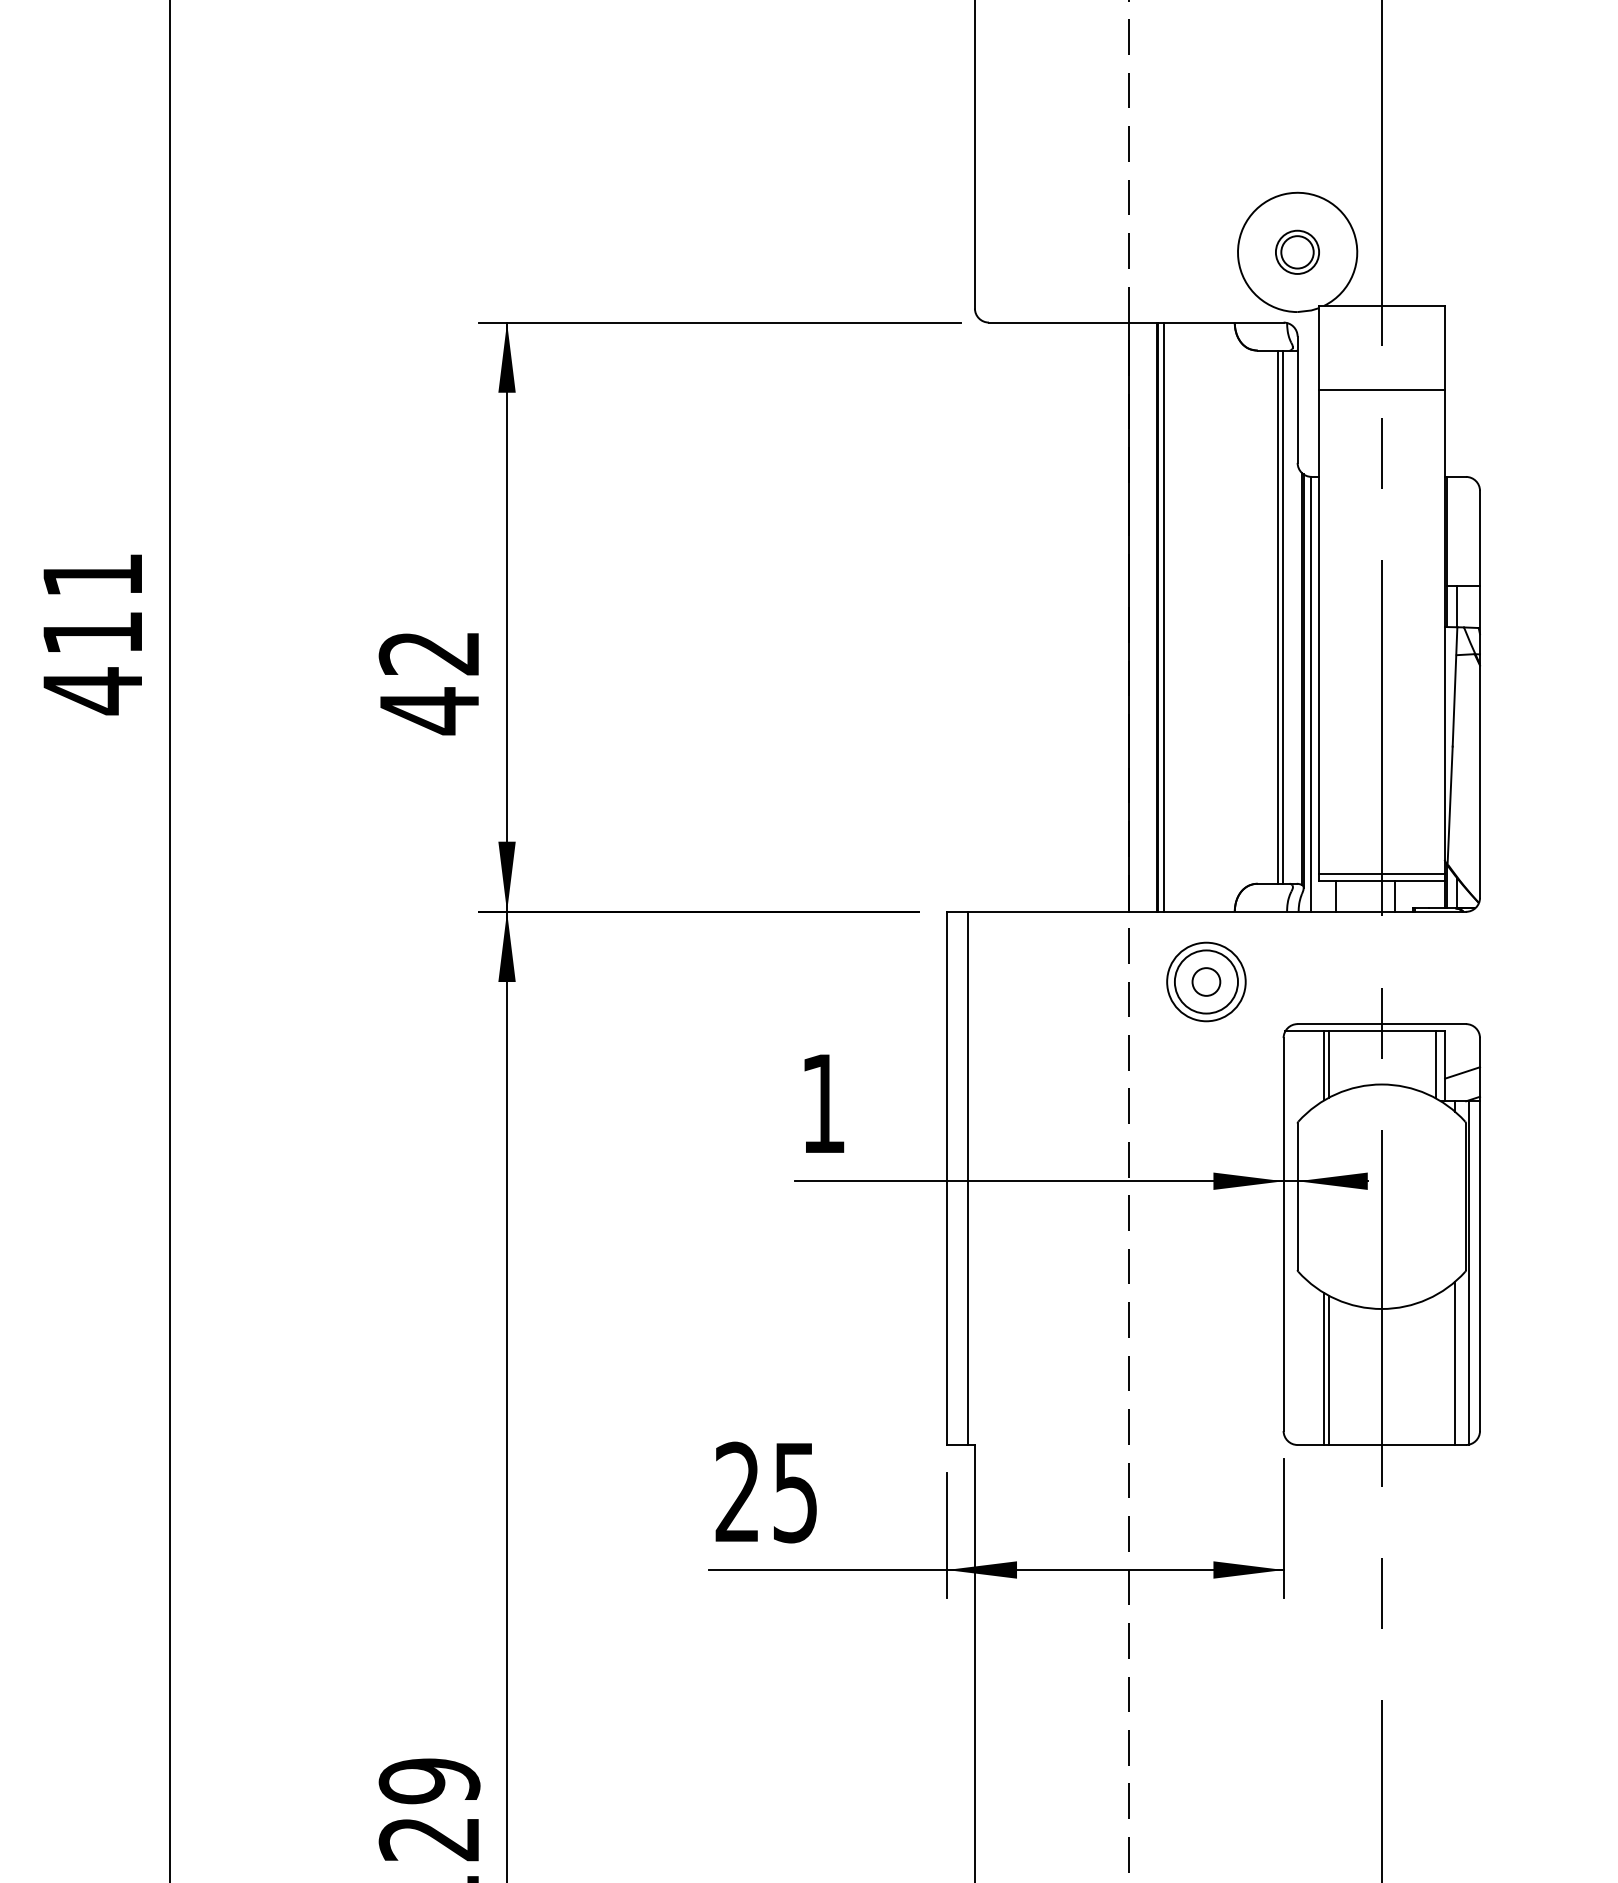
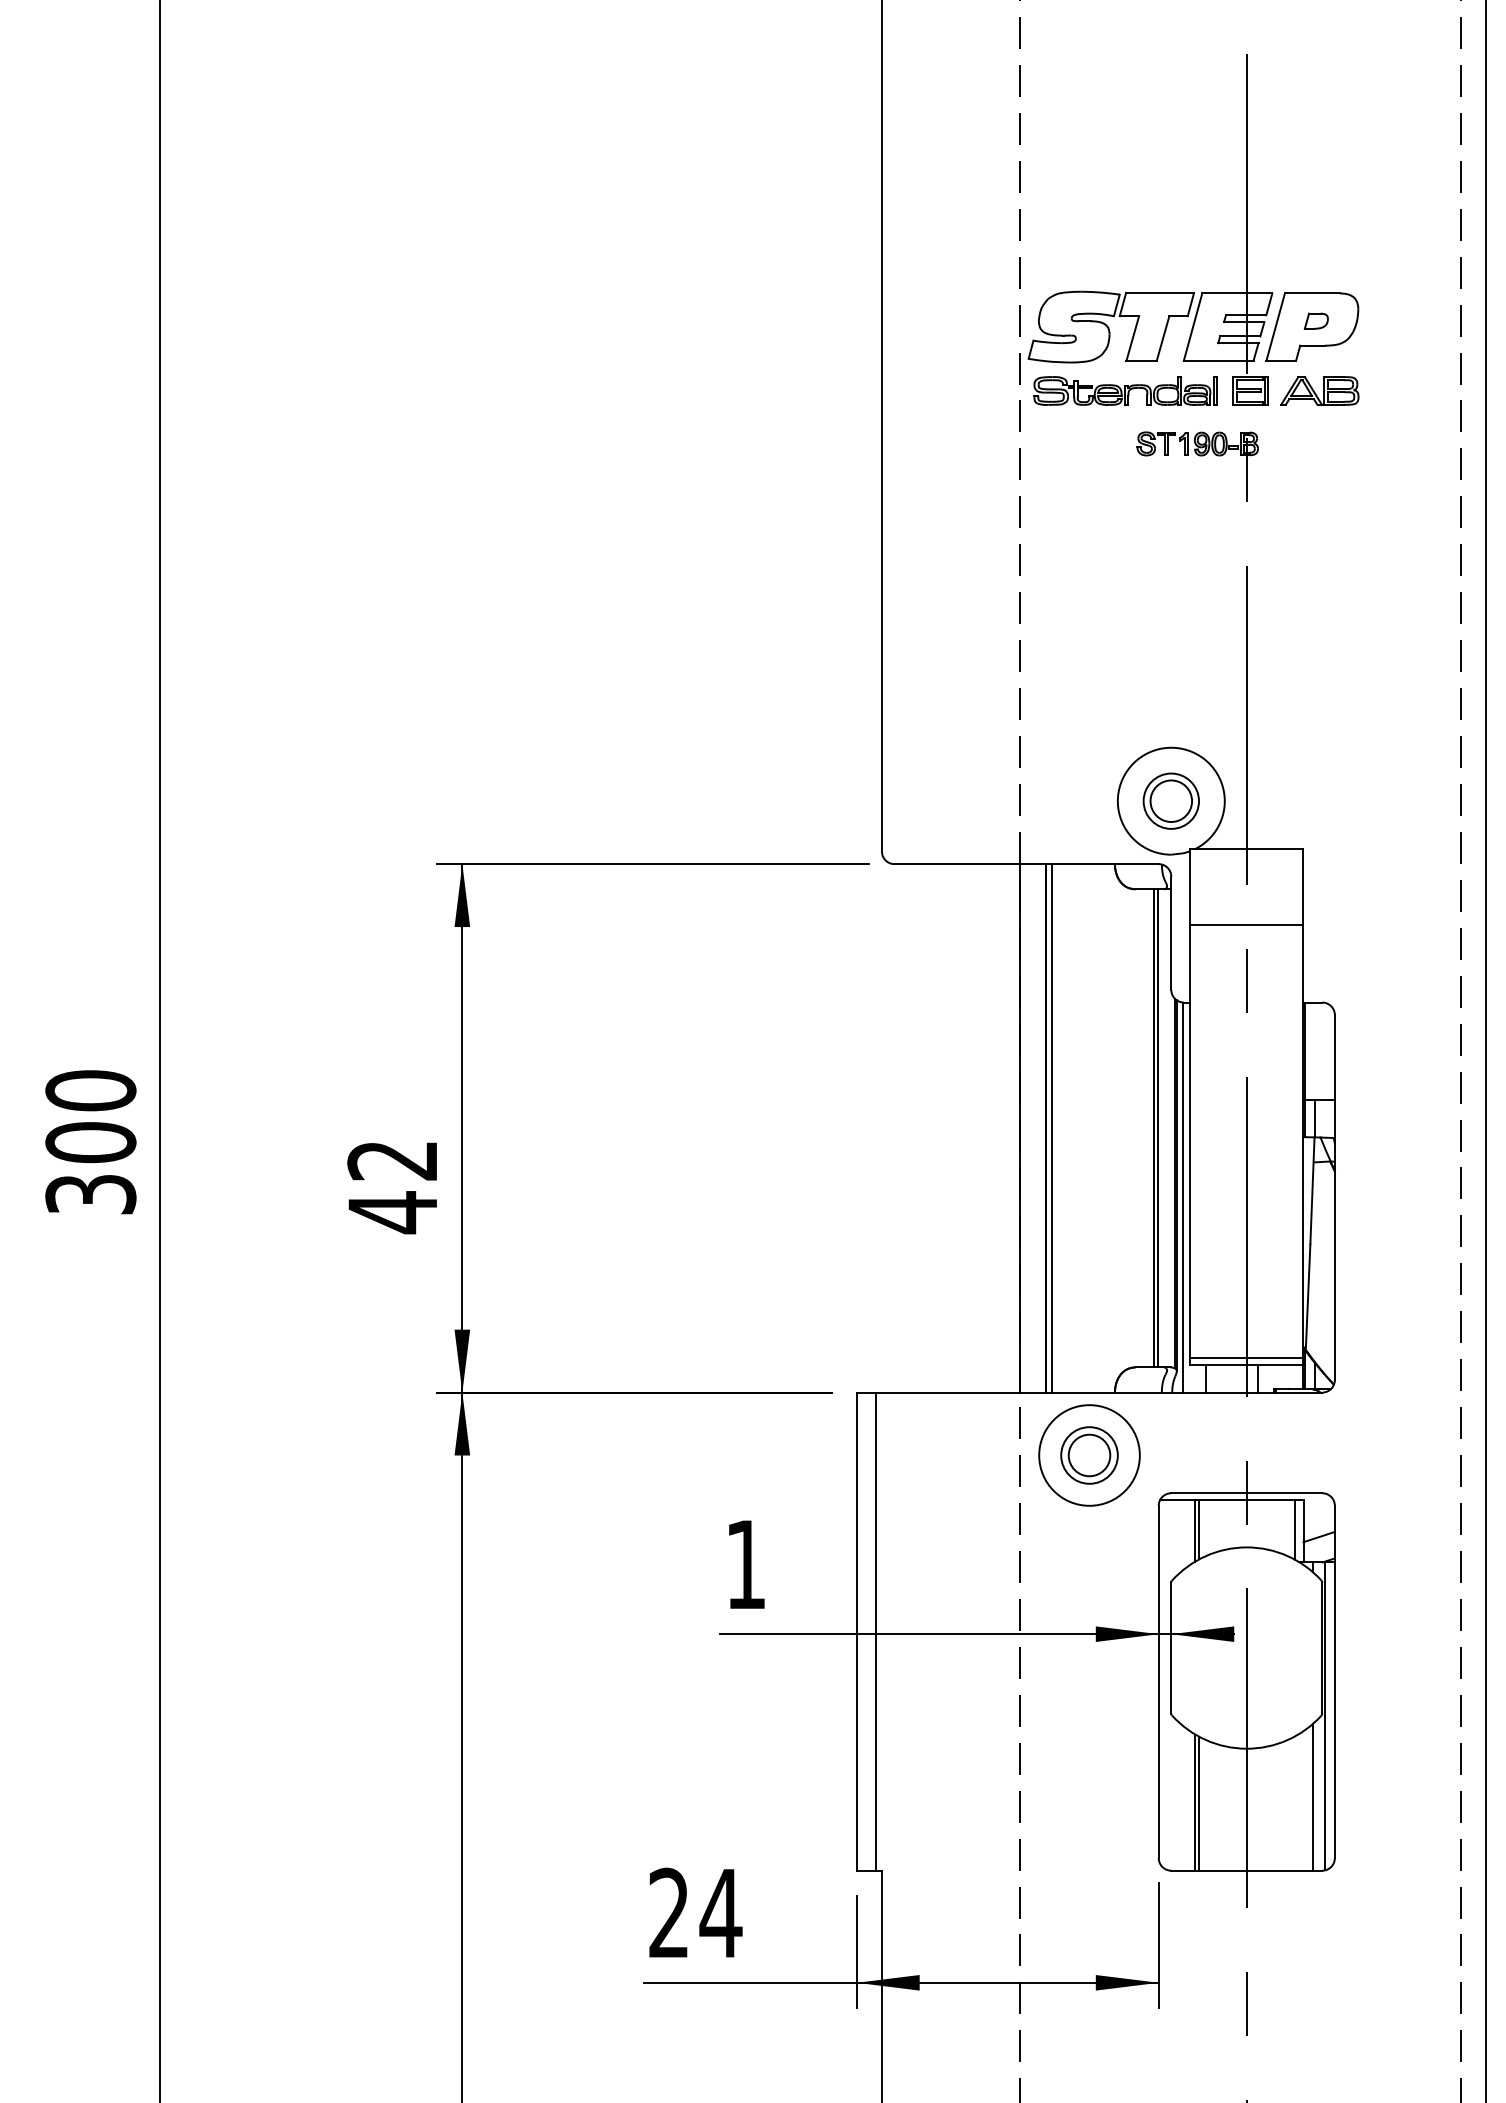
part: (1296, 251) -> (1170, 800), size x1.43
text: (92, 634) -> (90, 1143), 411 -> 300
circle: (1206, 982) -> (1089, 1455), size x1.43
circle: (1206, 982) -> (1089, 1455), size x1.67
text: (794, 1492) -> (720, 1913), 25 -> 24

